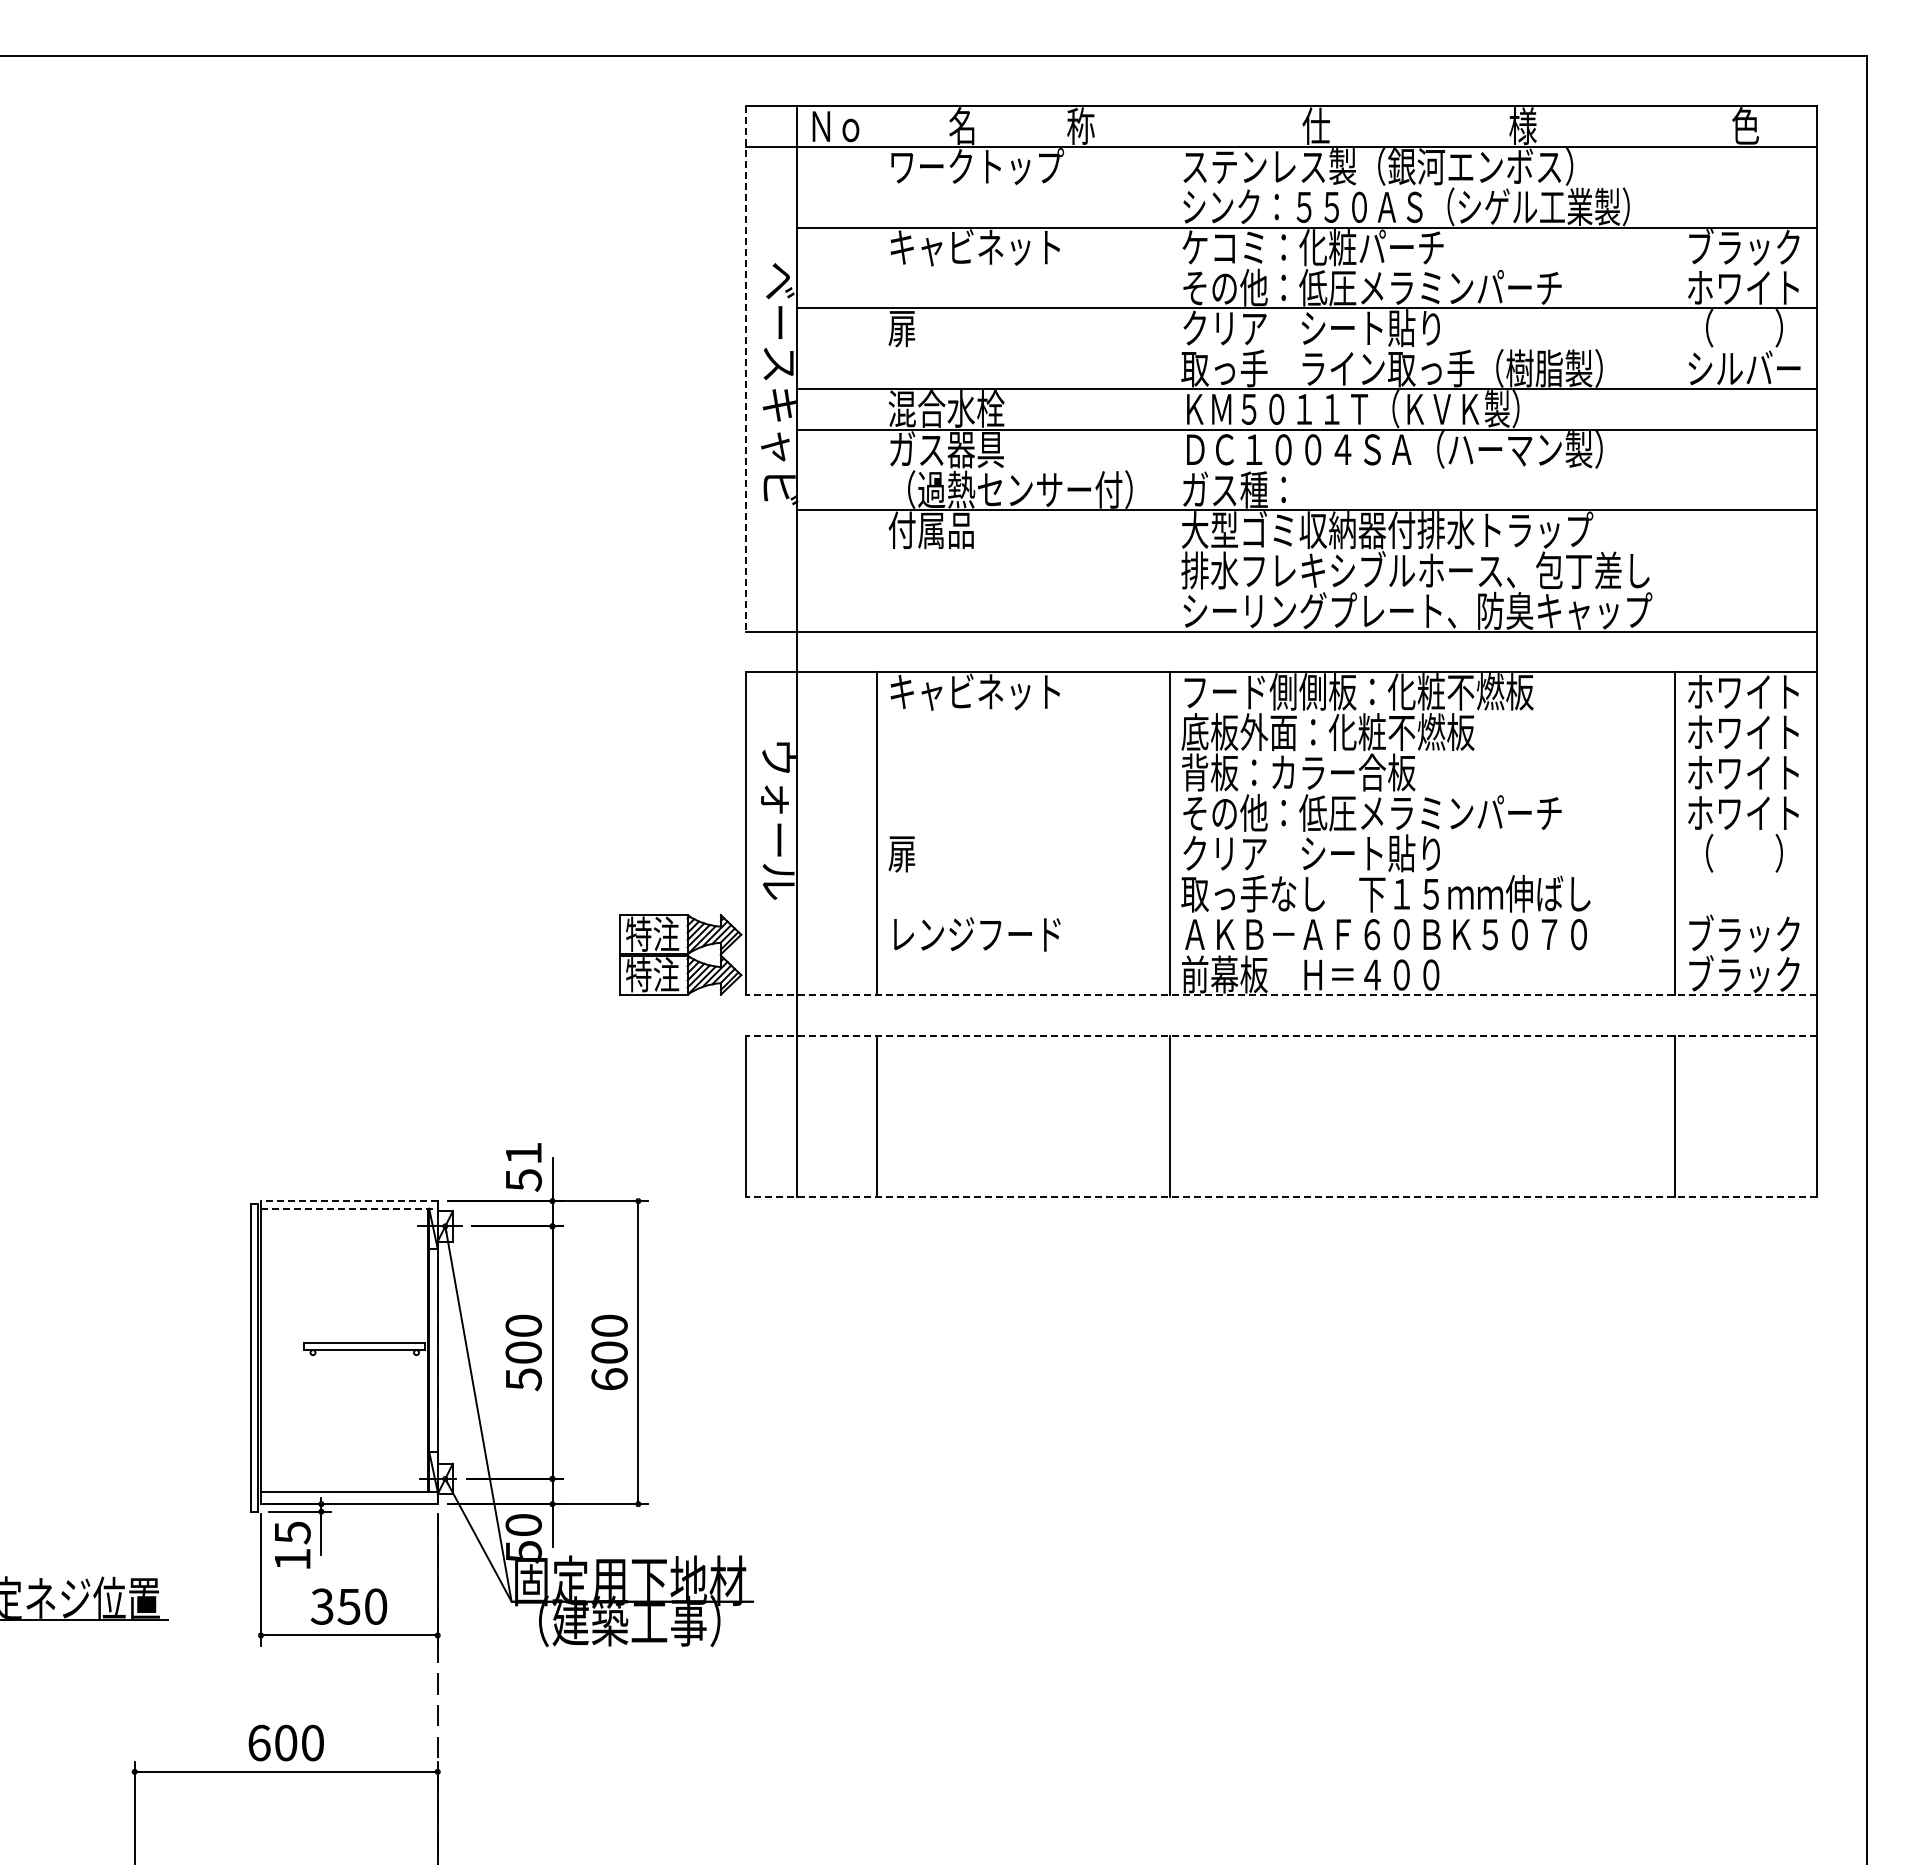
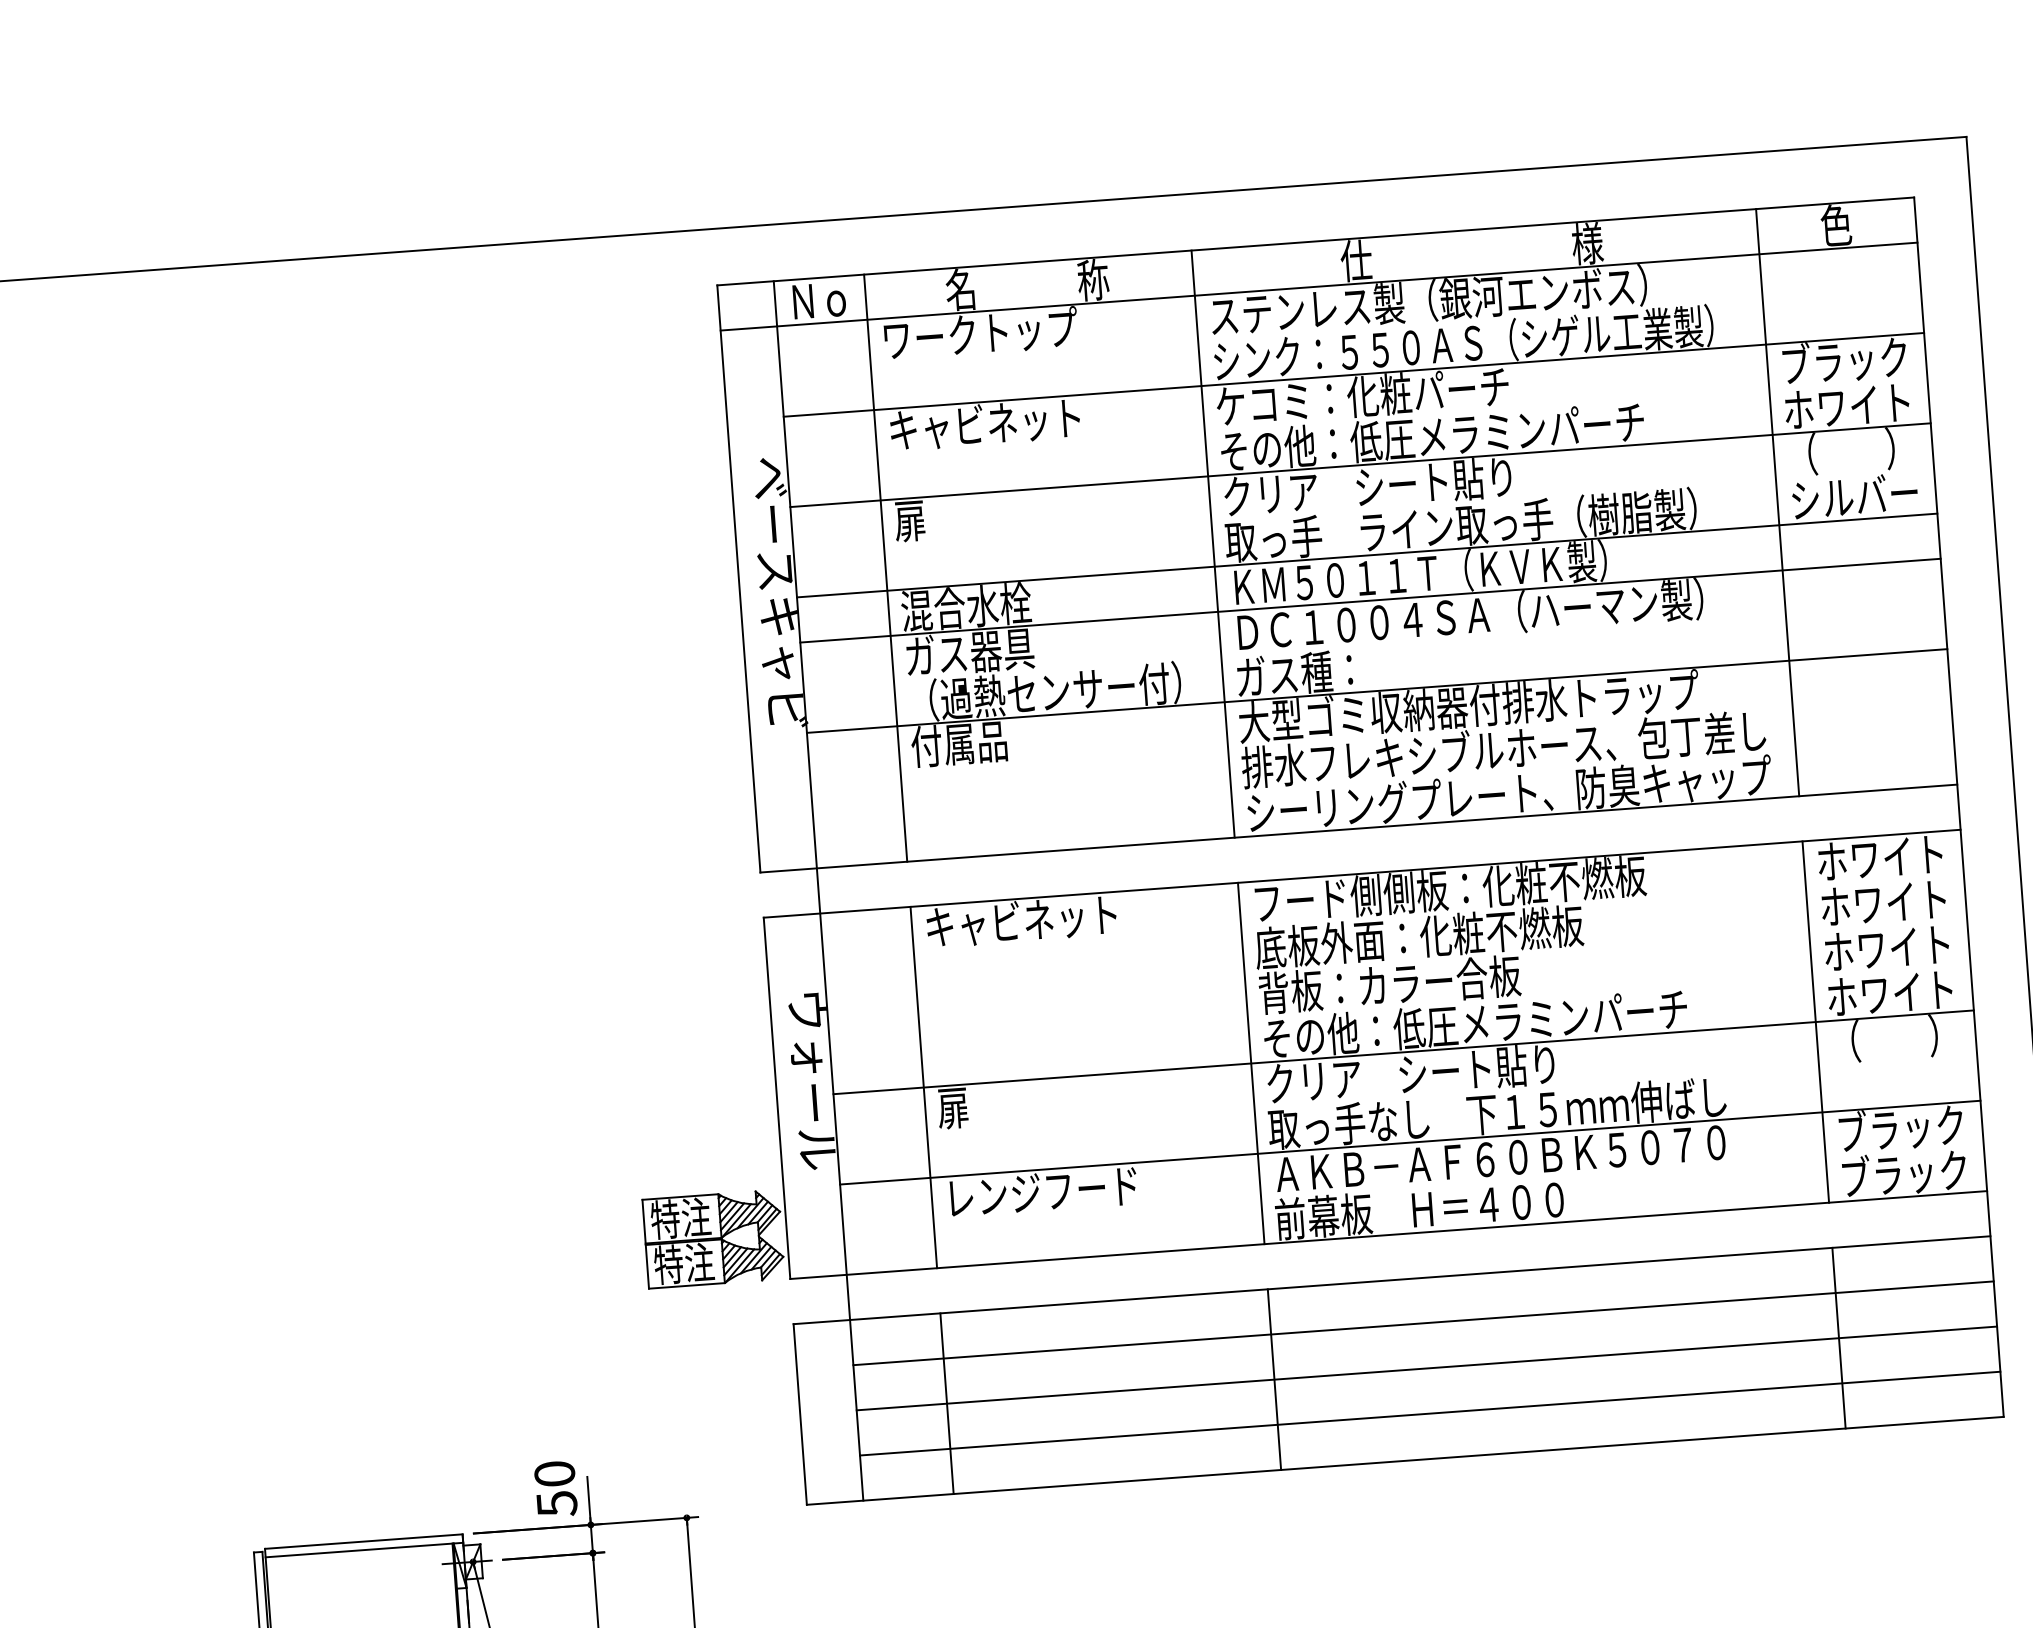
line: (877, 368) -> (885, 567), added
line: (1170, 368) -> (1213, 543), added
line: (1675, 368) -> (1777, 502), added
line: (746, 369) -> (739, 579), dashed -> solid
line: (1306, 833) -> (1403, 1052), added
line: (1306, 914) -> (1410, 1142), added
line: (1280, 995) -> (1387, 1235), dashed -> solid
line: (1280, 1035) -> (1391, 1280), dashed -> solid
line: (1306, 1076) -> (1423, 1323), added
line: (1306, 1116) -> (1426, 1368), added
text: (523, 1153) -> (554, 1474), 51 -> 50
line: (1306, 1156) -> (1430, 1413), added
line: (1280, 1197) -> (1404, 1461), dashed -> solid
line: (348, 1201) -> (362, 1542), dashed -> solid
line: (349, 1208) -> (364, 1549), dashed -> solid

